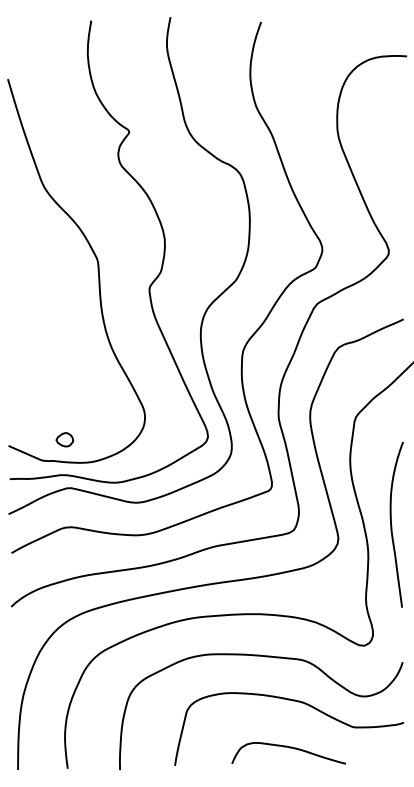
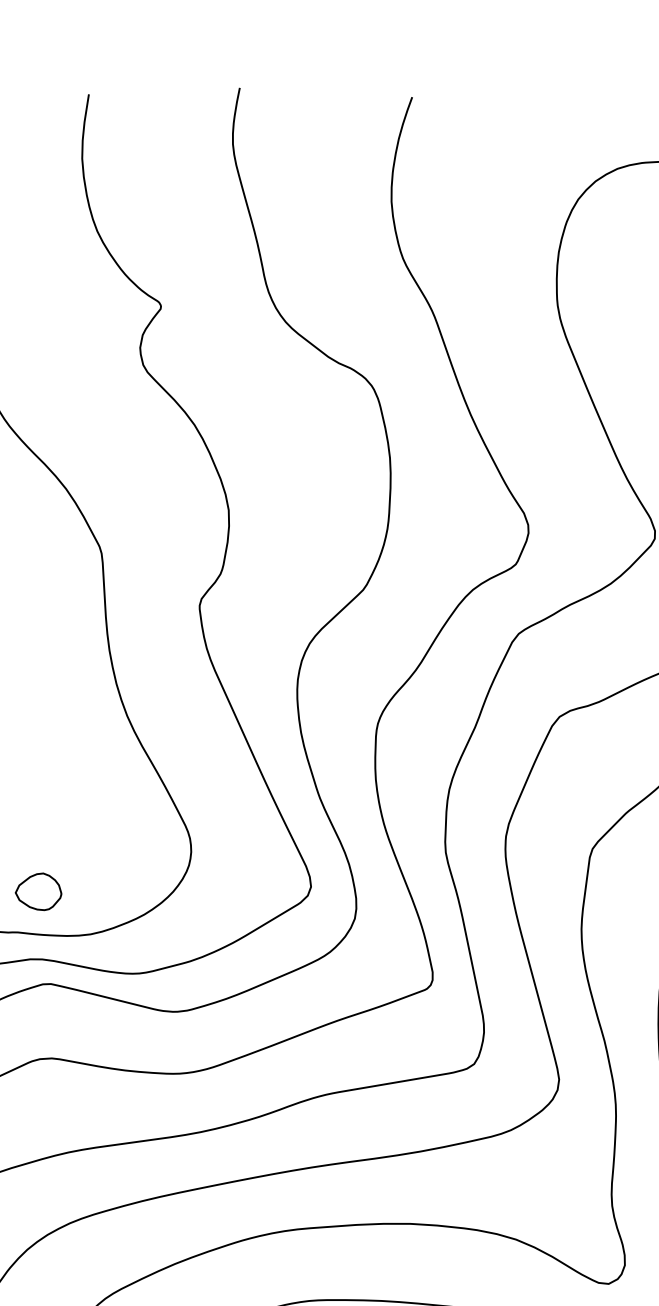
part: (64, 439) -> (37, 891), size x1.43

